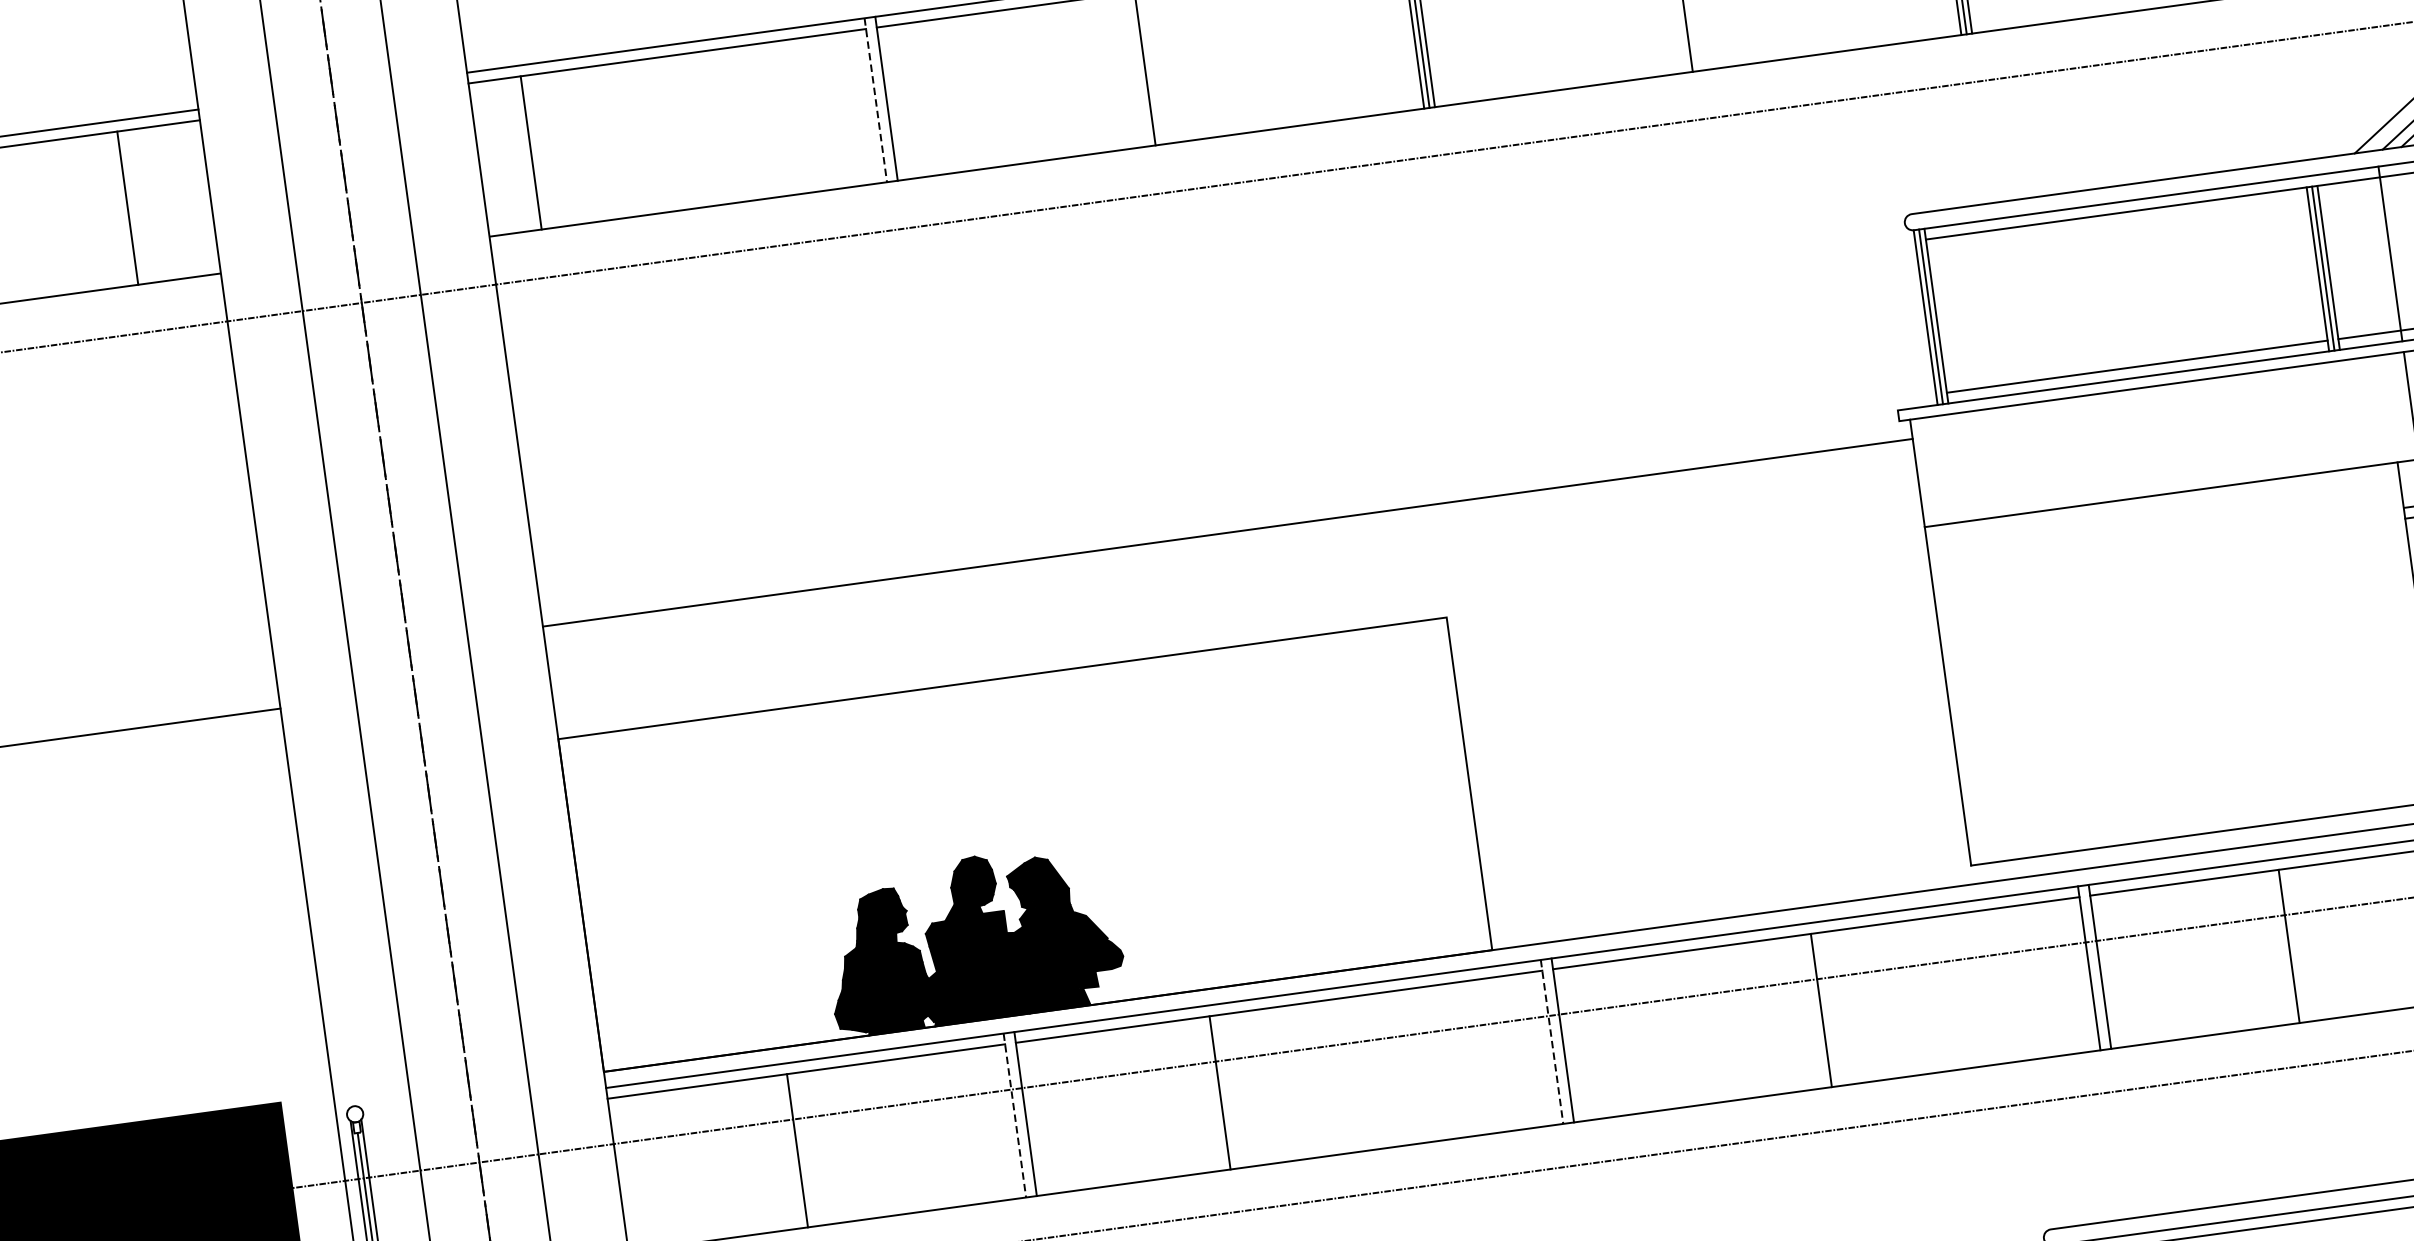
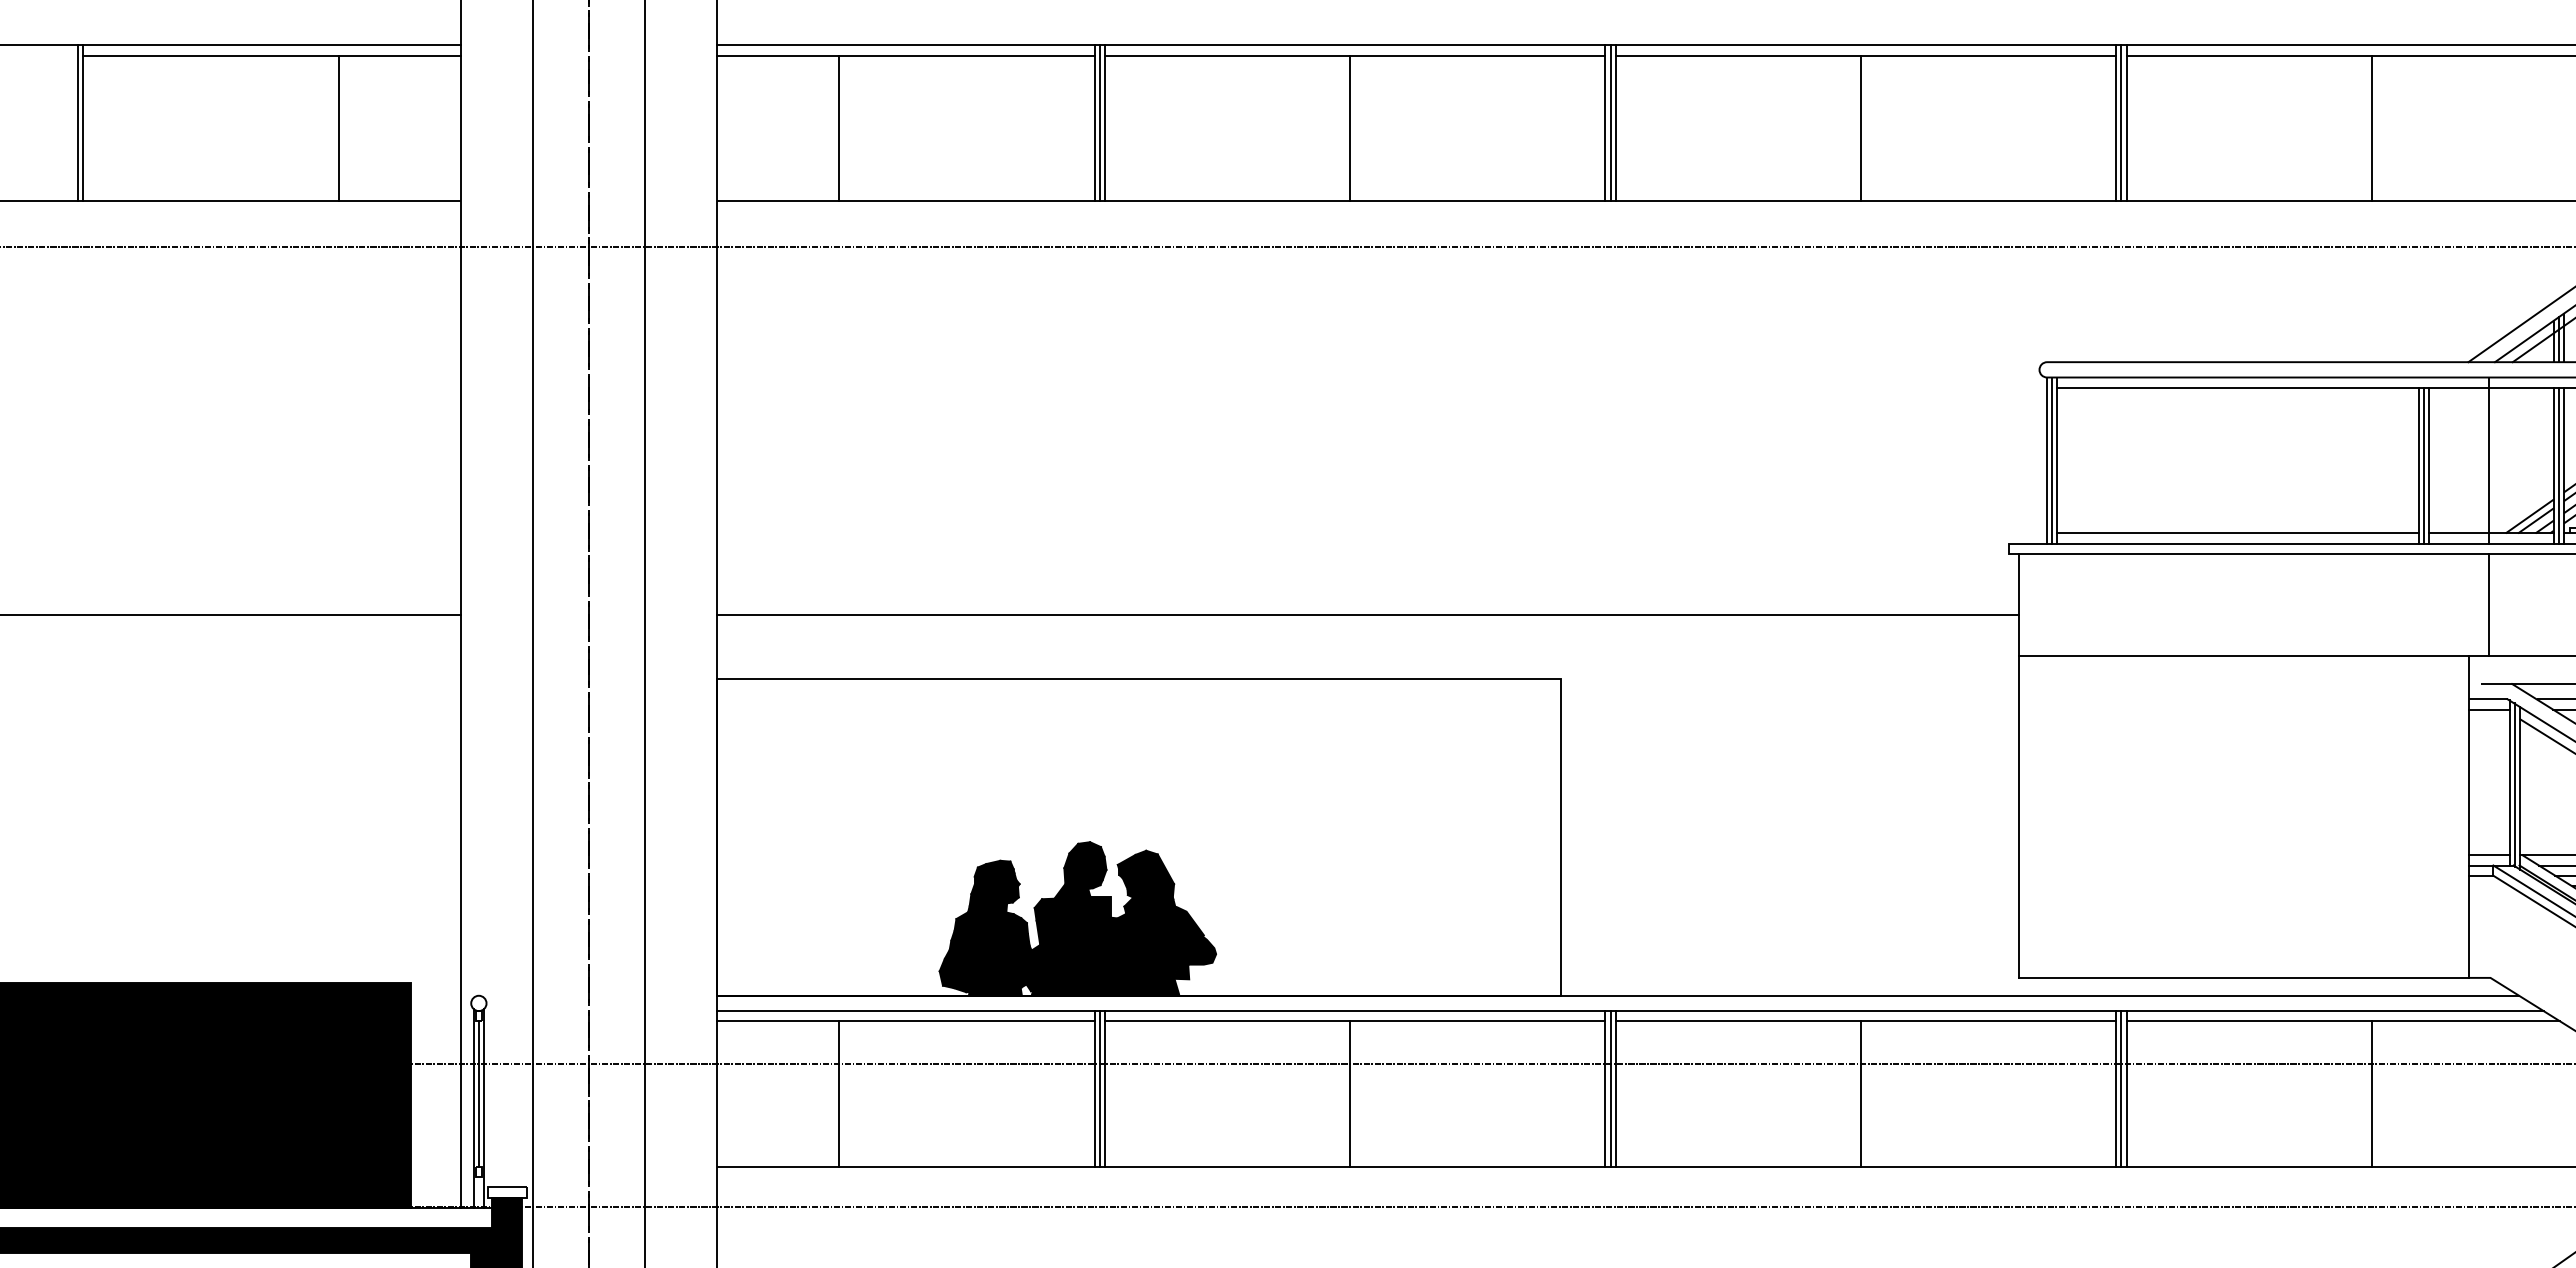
line: (880, 99) -> (1099, 123), added
line: (875, 100) -> (1094, 123), dashed -> solid
line: (531, 152) -> (839, 128), moved
line: (127, 208) -> (338, 128), moved
line: (1227, 533) -> (1367, 615), moved
line: (2288, 945) -> (2371, 1093), moved
line: (2094, 967) -> (2121, 1088), added
line: (1557, 1040) -> (1610, 1088), added
line: (1552, 1041) -> (1605, 1088), dashed -> solid
line: (1220, 1092) -> (1350, 1093), moved
line: (1019, 1114) -> (1099, 1088), added
line: (1014, 1115) -> (1094, 1088), dashed -> solid
line: (797, 1150) -> (839, 1093), moved

